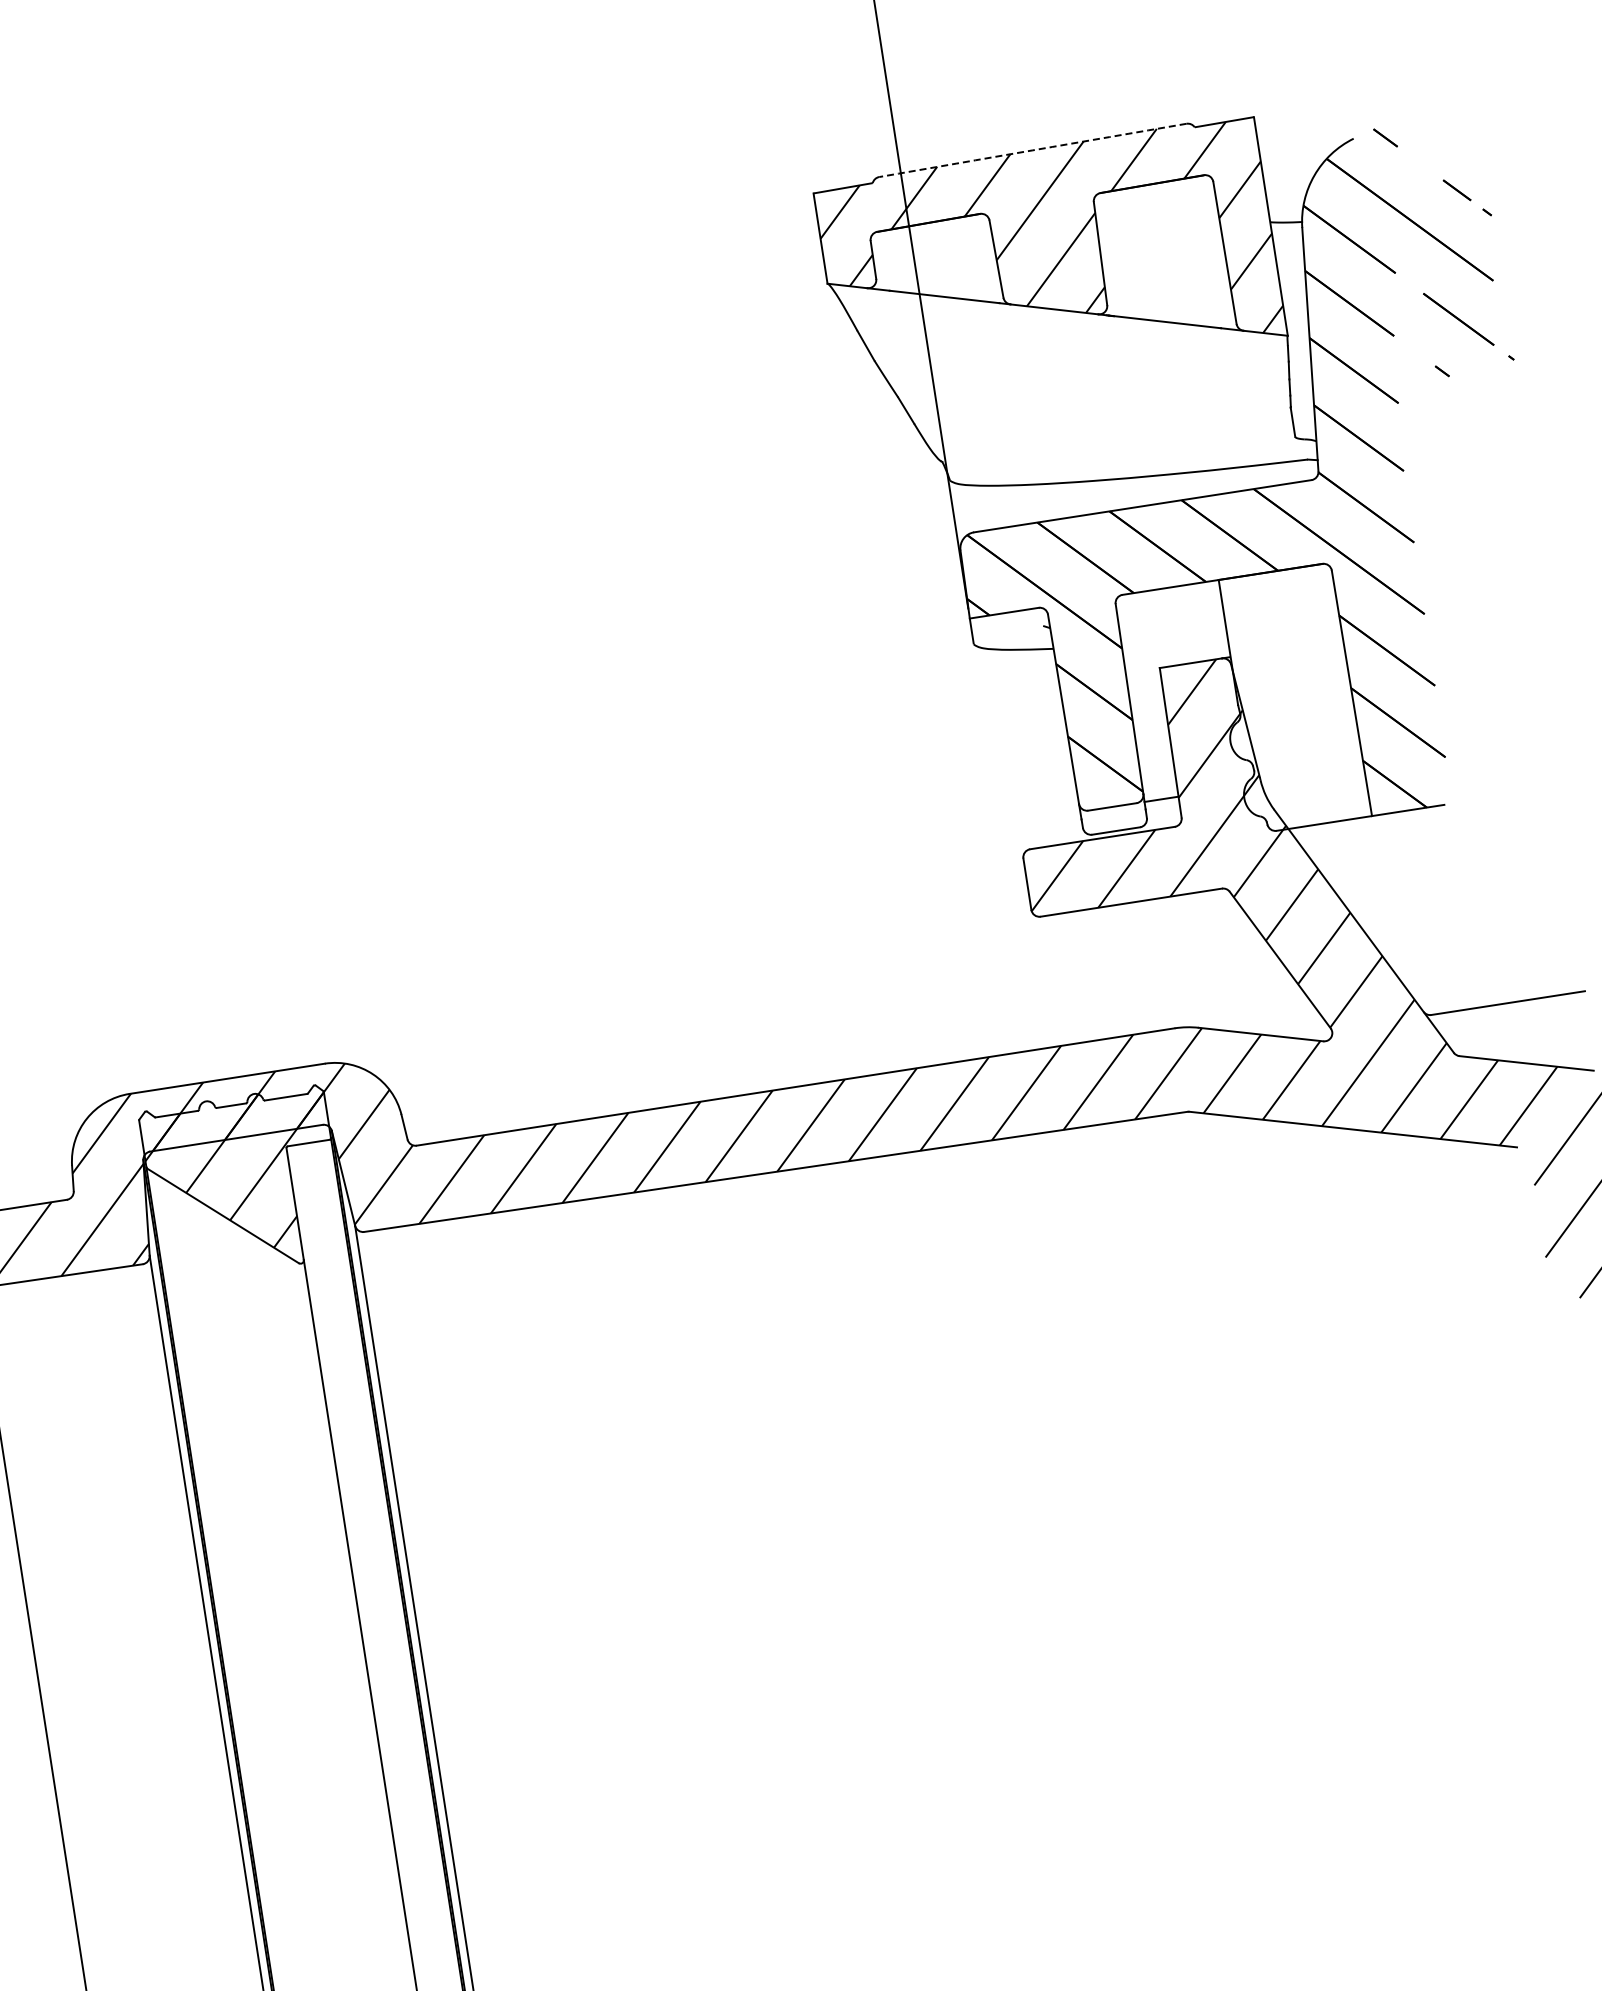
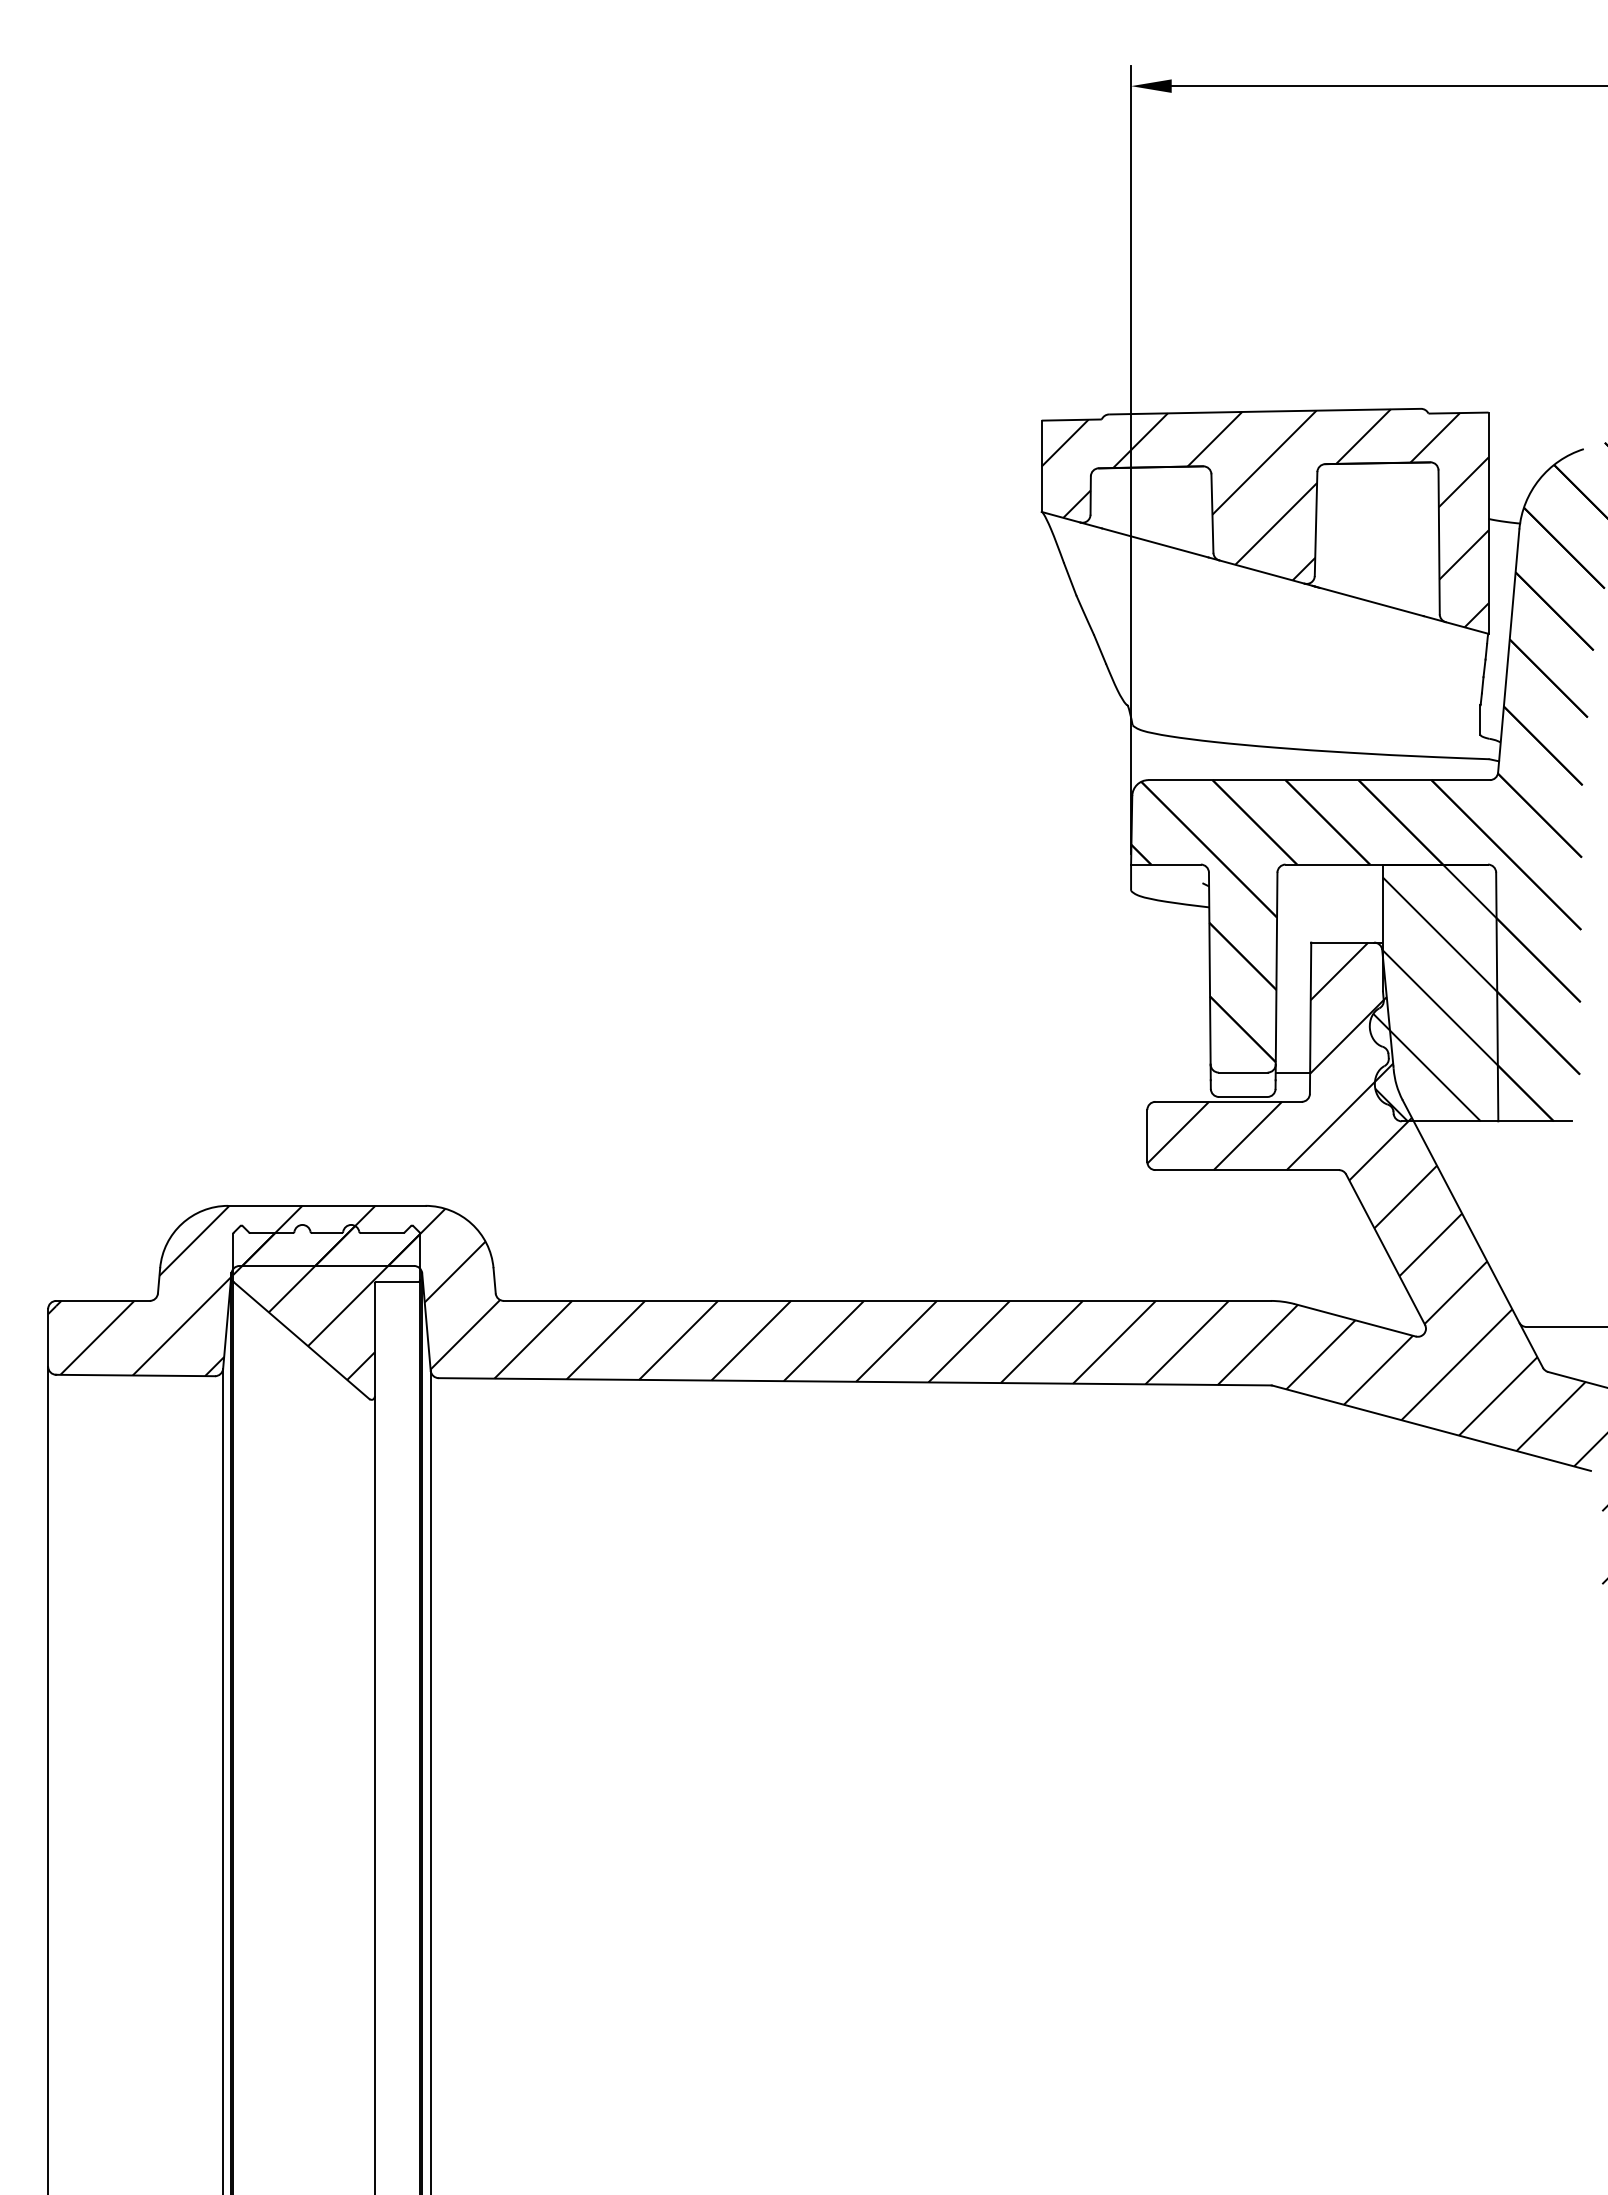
arc: (1033, 150) -> (1265, 411), dashed -> solid
hatch: (1290, 698) -> (1435, 992), added

